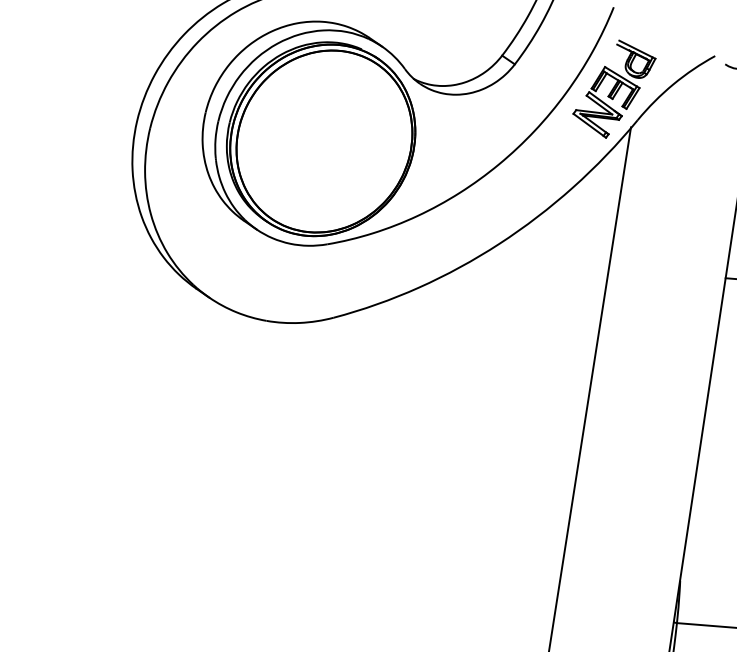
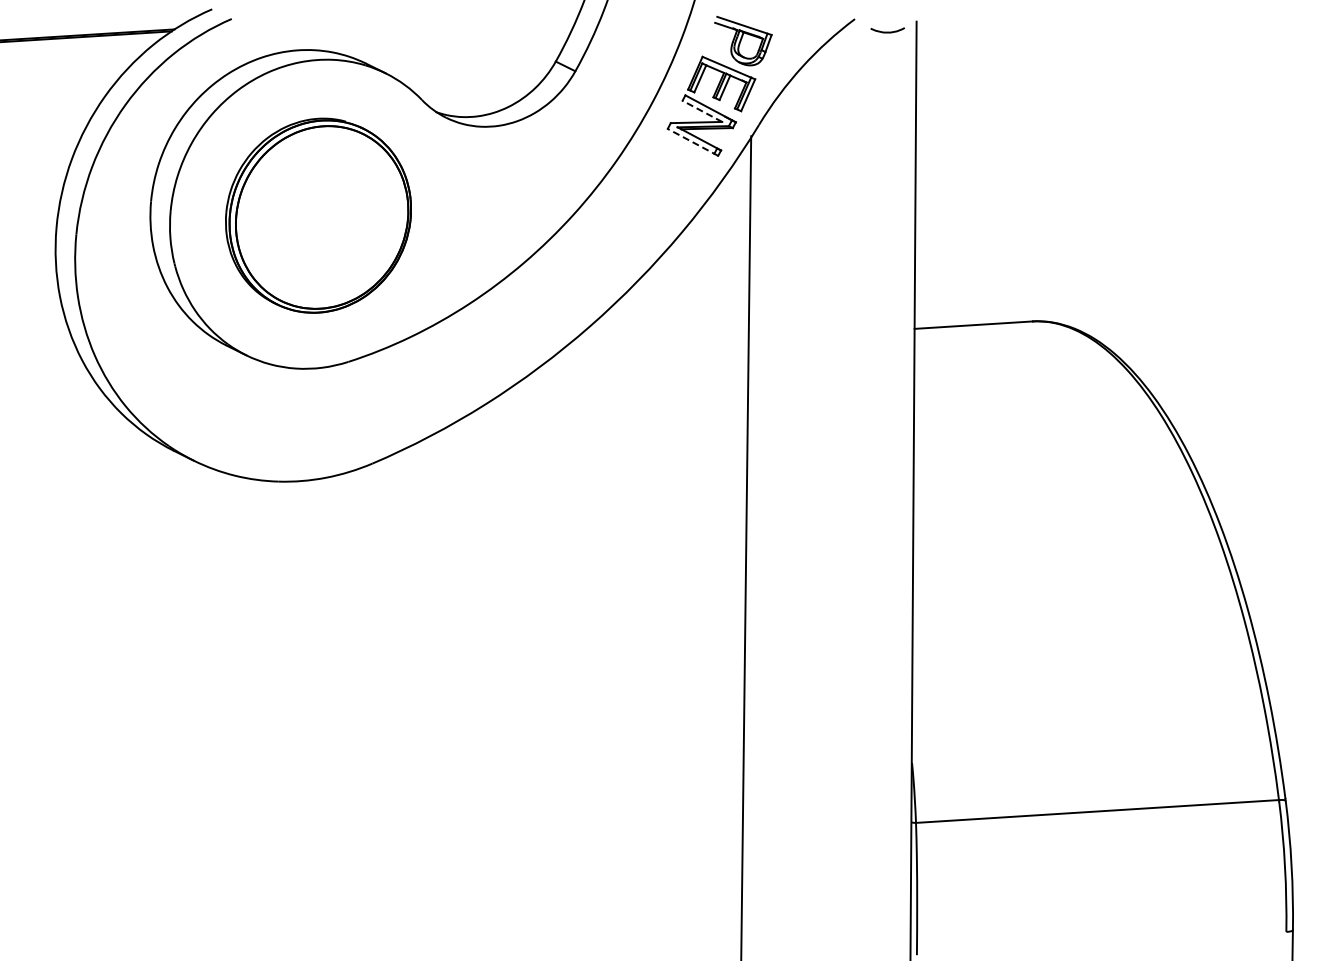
line: (598, 105) -> (701, 111), solid -> dashed
line: (590, 125) -> (693, 142), solid -> dashed
part: (321, 139) -> (318, 215), size x0.7

